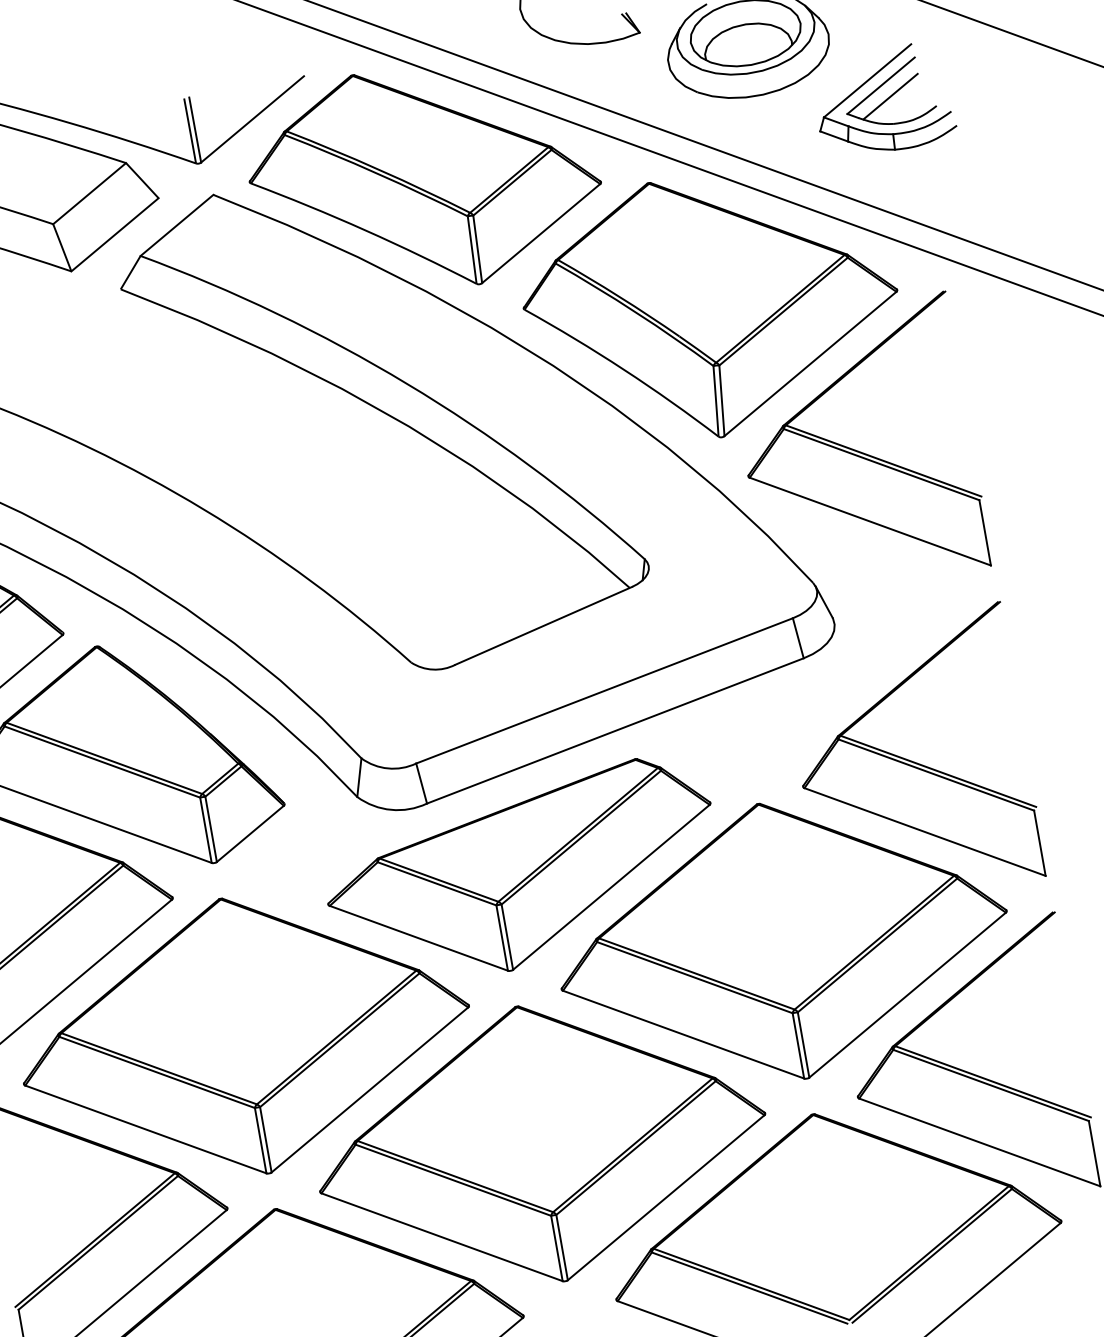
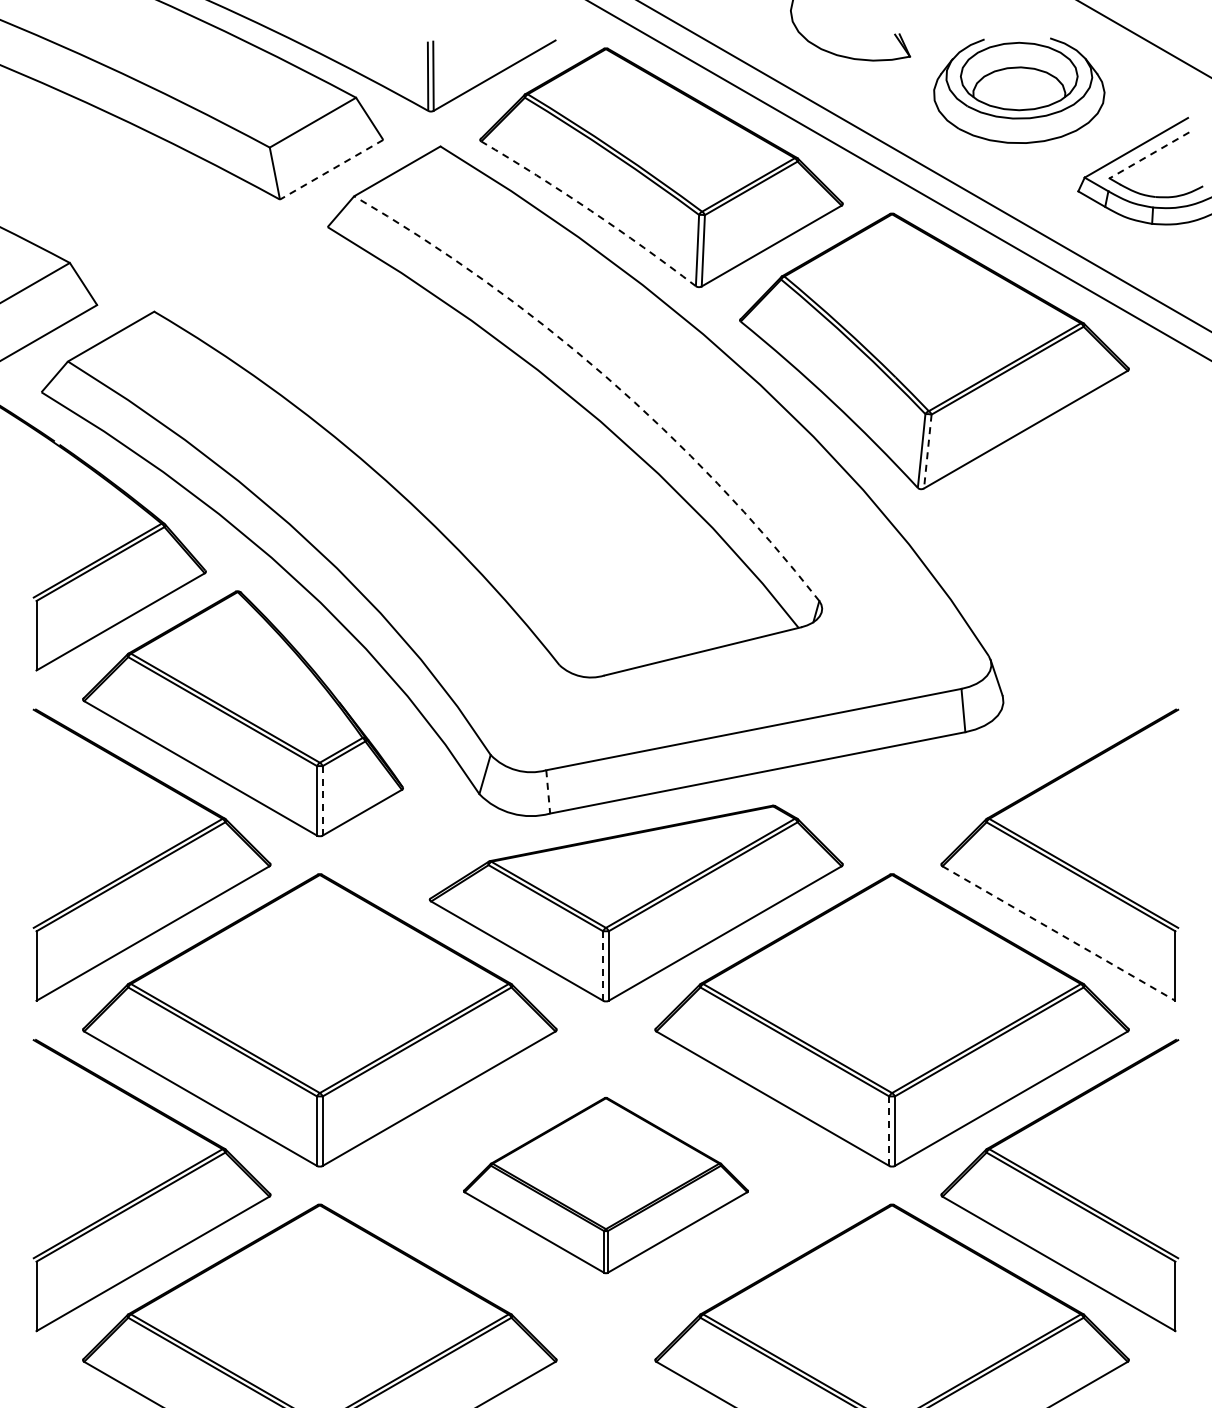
line: (881, 85) -> (1149, 155), solid -> dashed
line: (890, 95) -> (1157, 167), removed
arc: (365, 230) -> (590, 210), solid -> dashed
line: (114, 234) -> (331, 169), solid -> dashed
arc: (406, 383) -> (605, 376), solid -> dashed
line: (721, 401) -> (927, 452), solid -> dashed
part: (857, 447) -> (1059, 524), removed
line: (421, 783) -> (548, 791), solid -> dashed
line: (210, 829) -> (322, 800), solid -> dashed
line: (925, 831) -> (1059, 933), solid -> dashed
line: (502, 938) -> (603, 966), solid -> dashed
line: (798, 1046) -> (889, 1131), solid -> dashed
part: (540, 1143) -> (605, 1185), size x0.6

